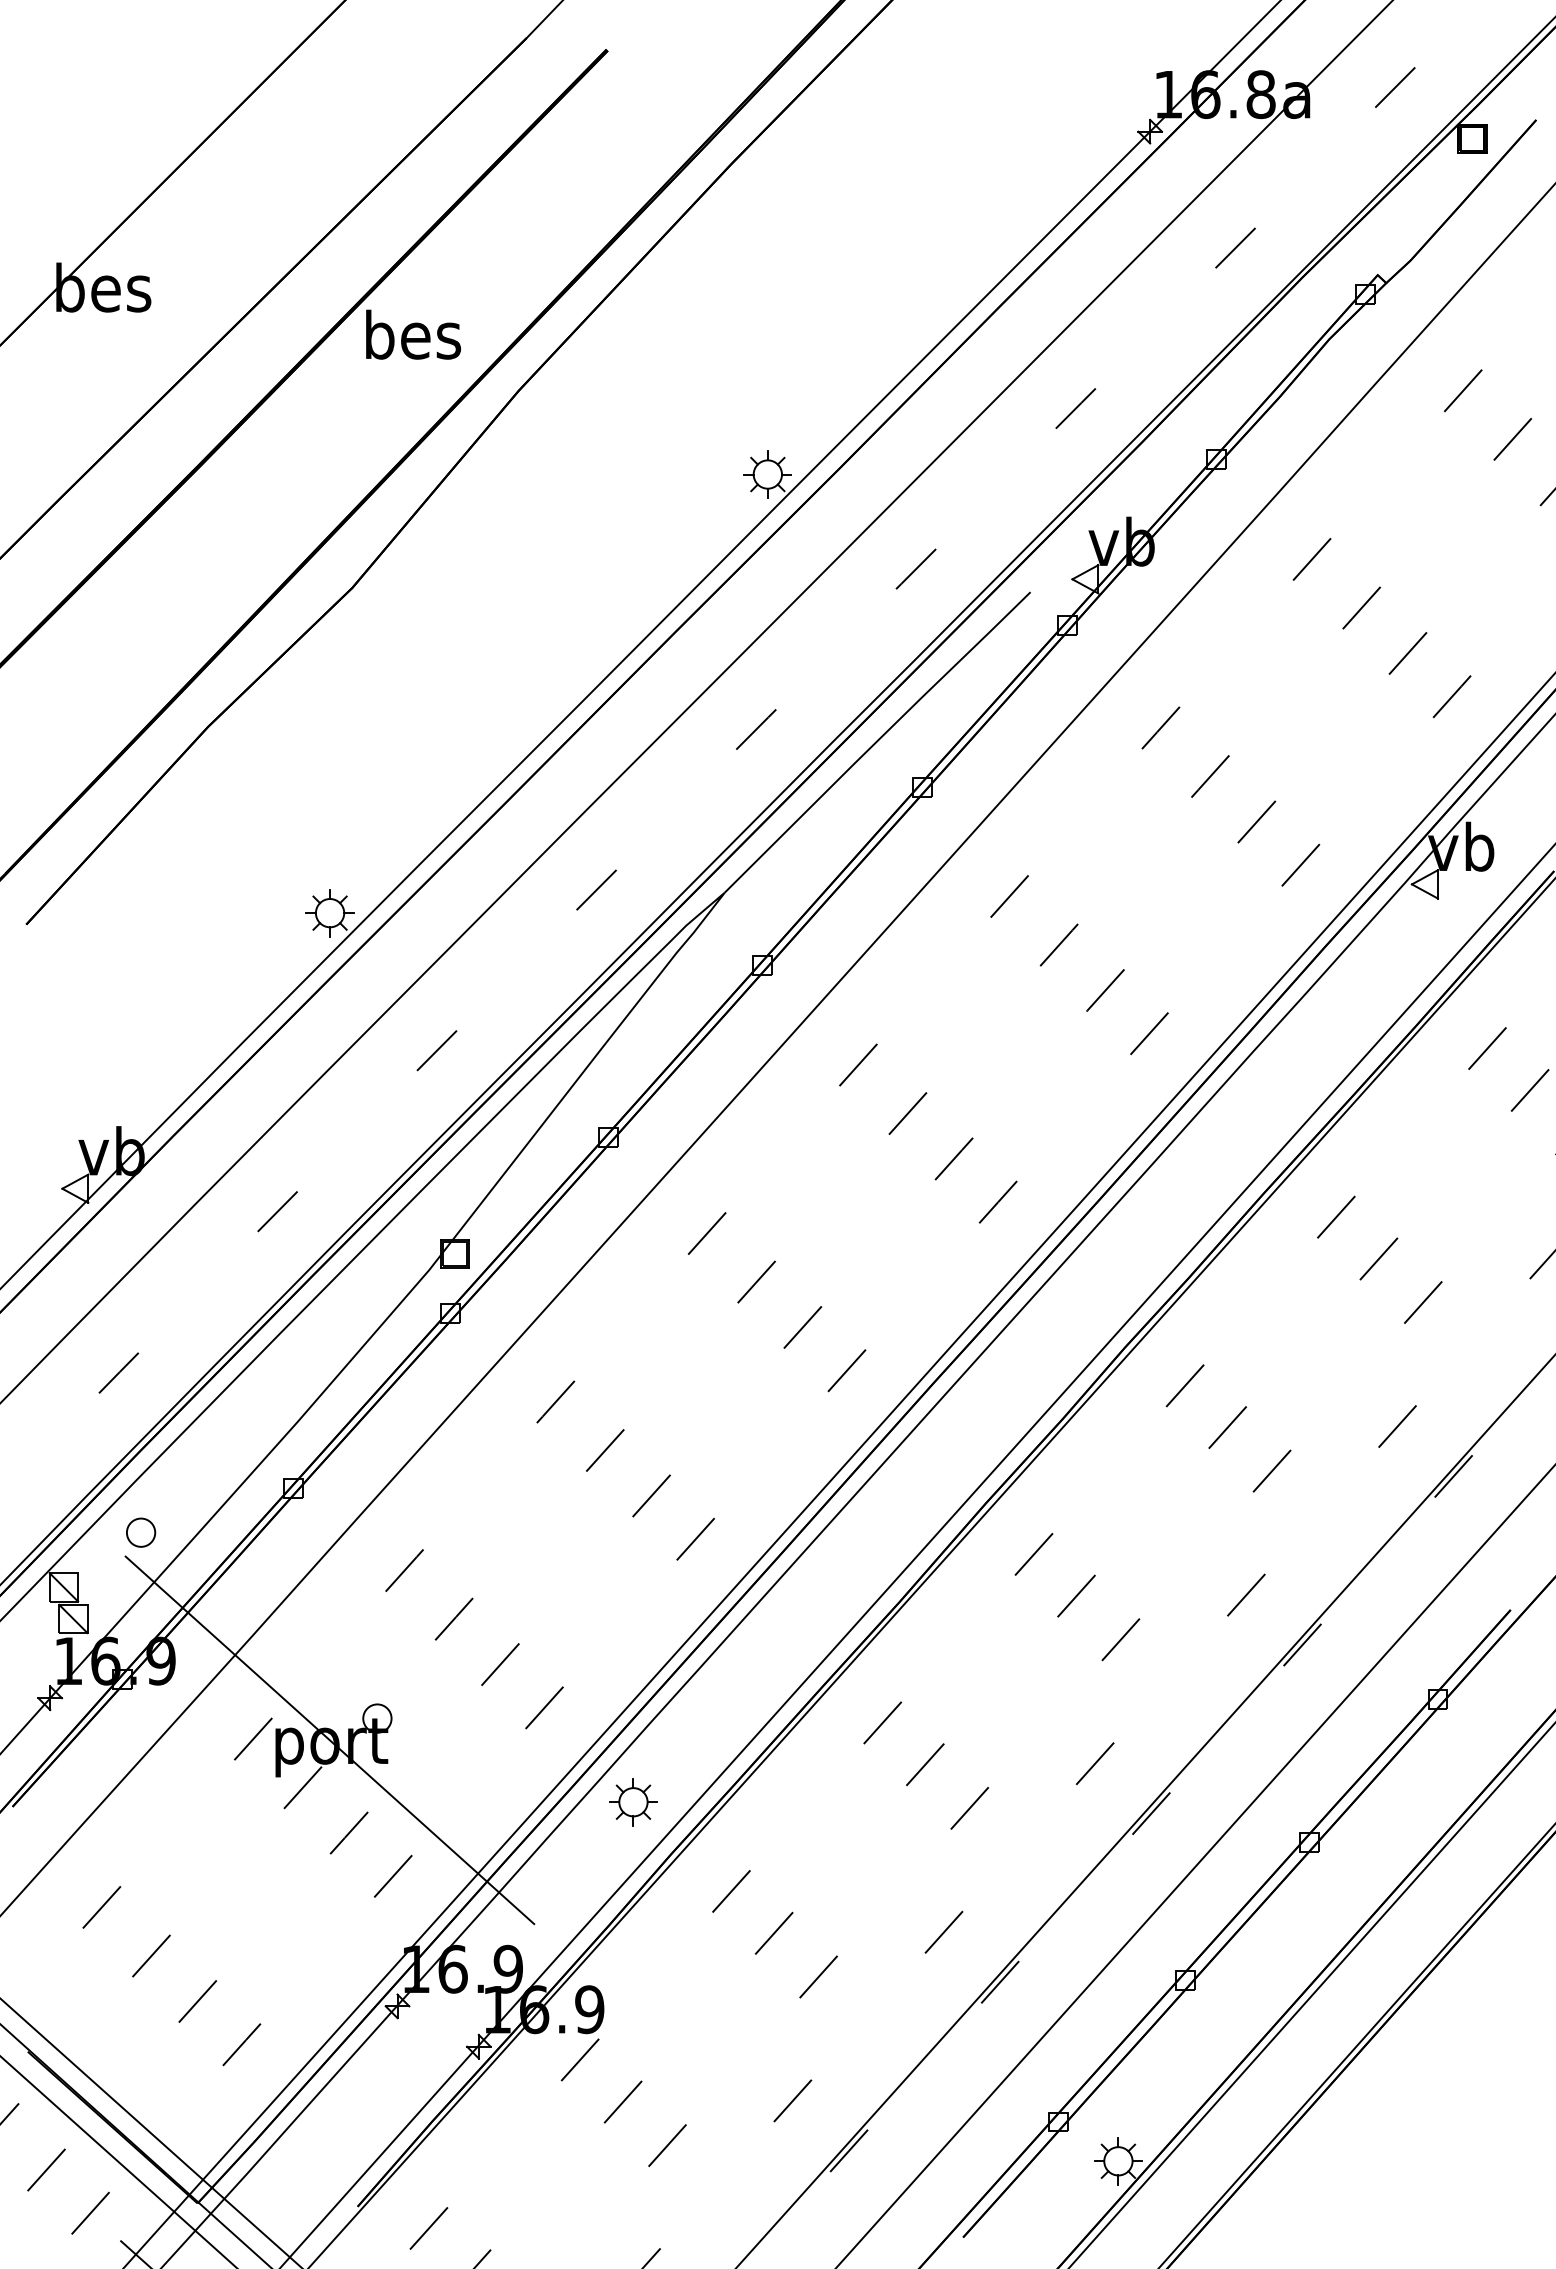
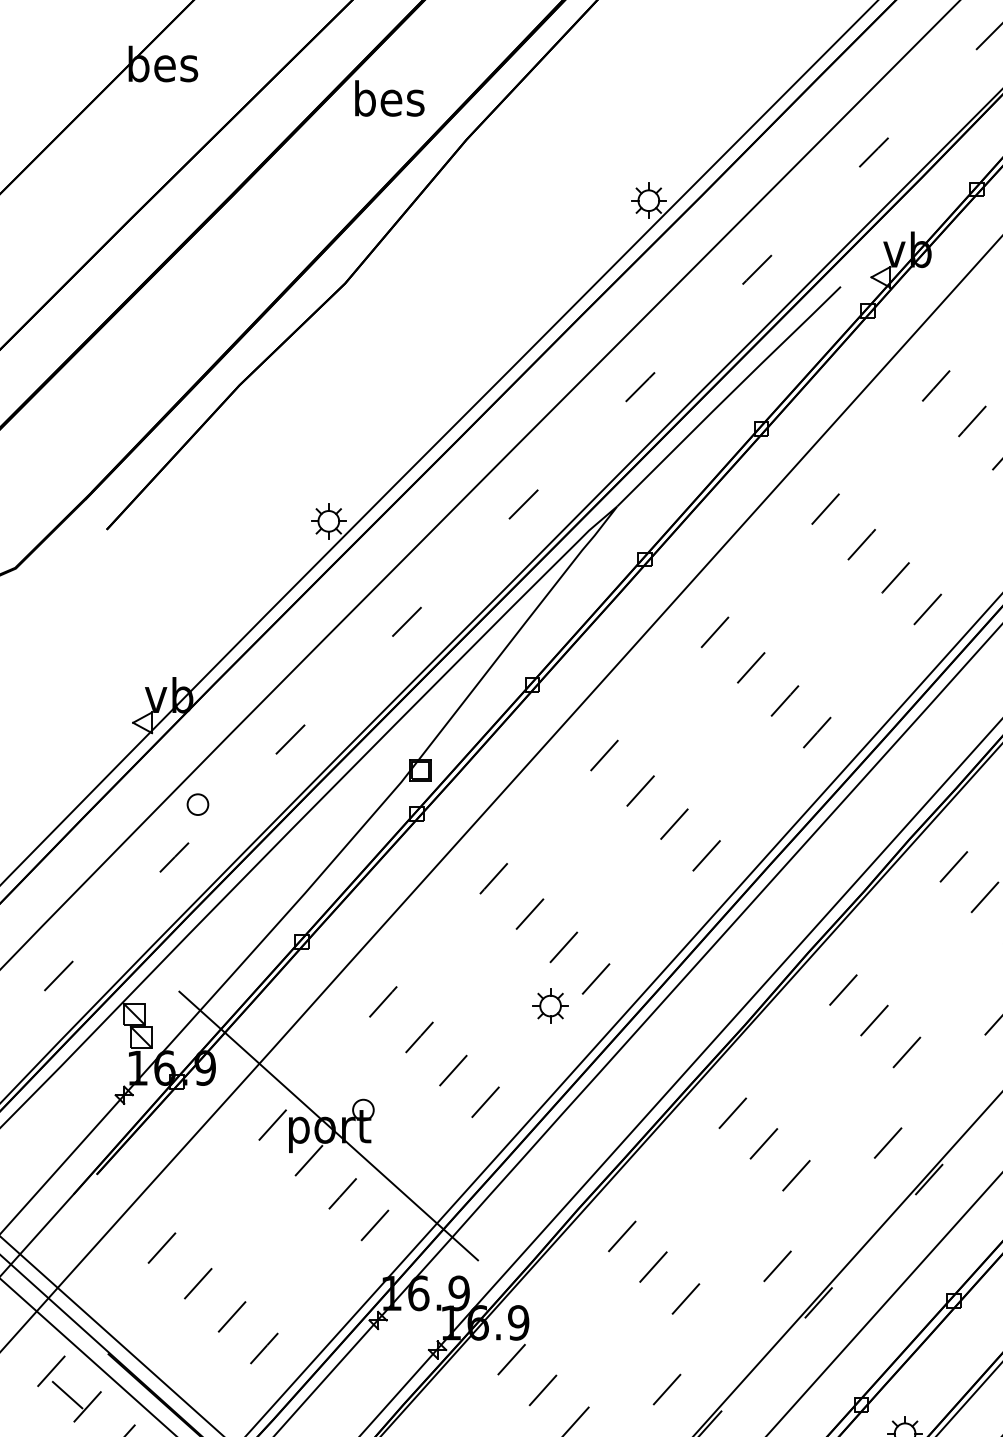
part: (141, 1532) -> (198, 804), moved
part: (633, 1802) -> (550, 1006), moved

